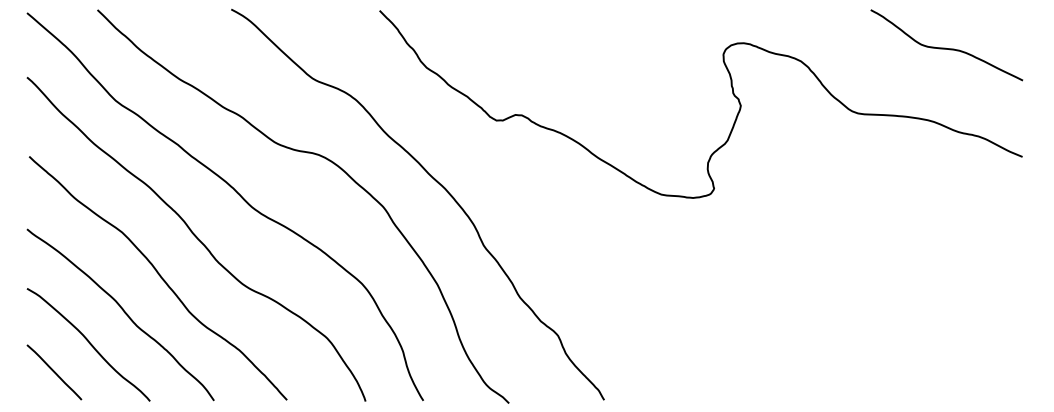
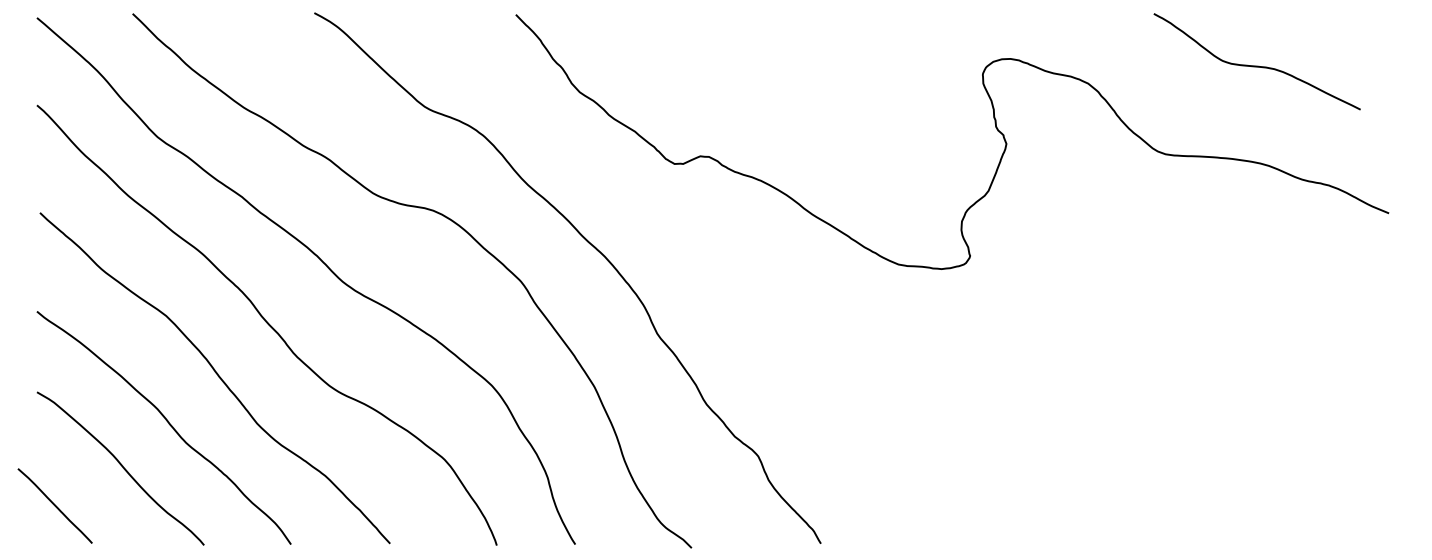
curve: (946, 48) -> (1256, 65), moved
line: (53, 372) -> (54, 505), moved

